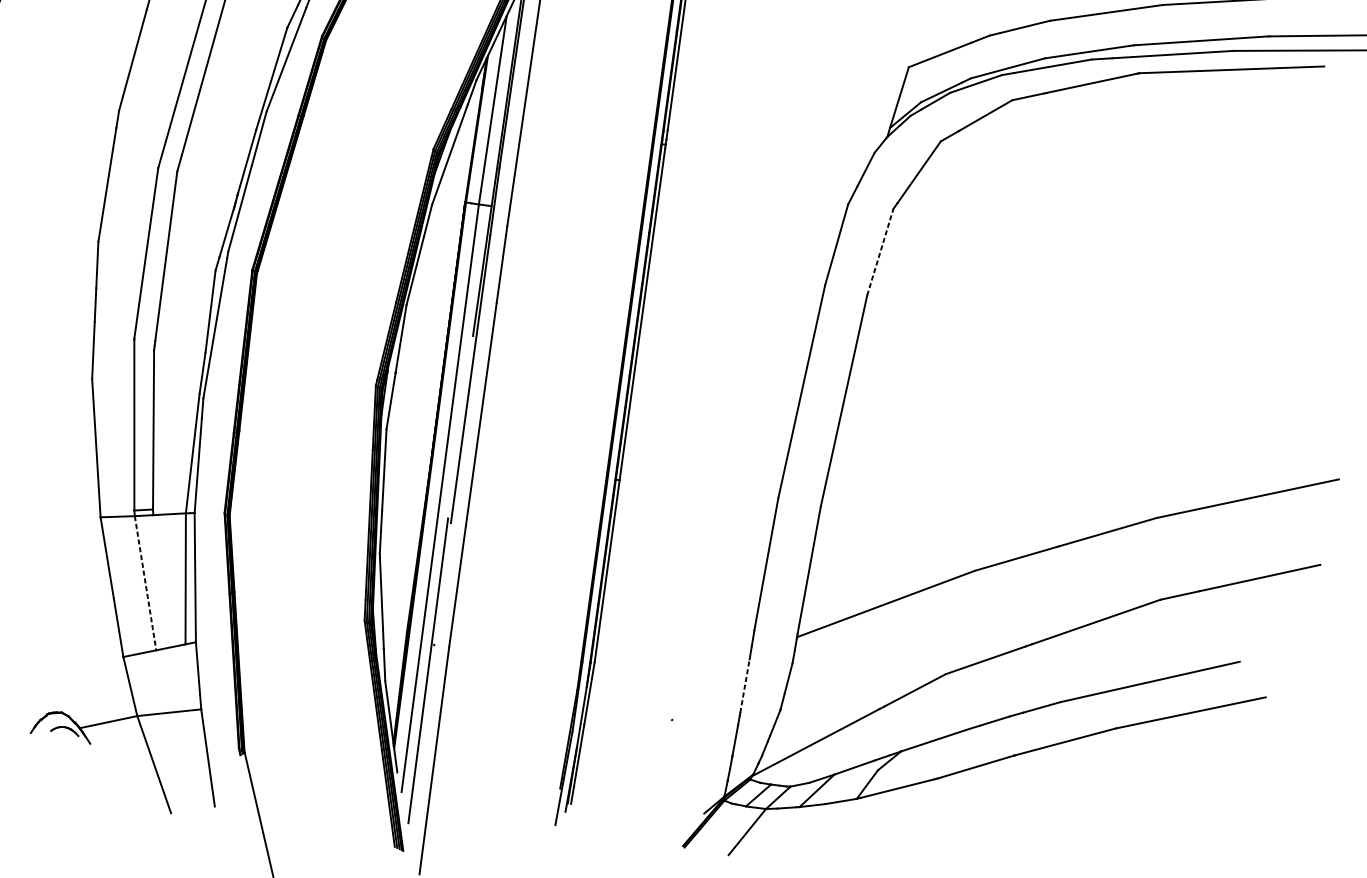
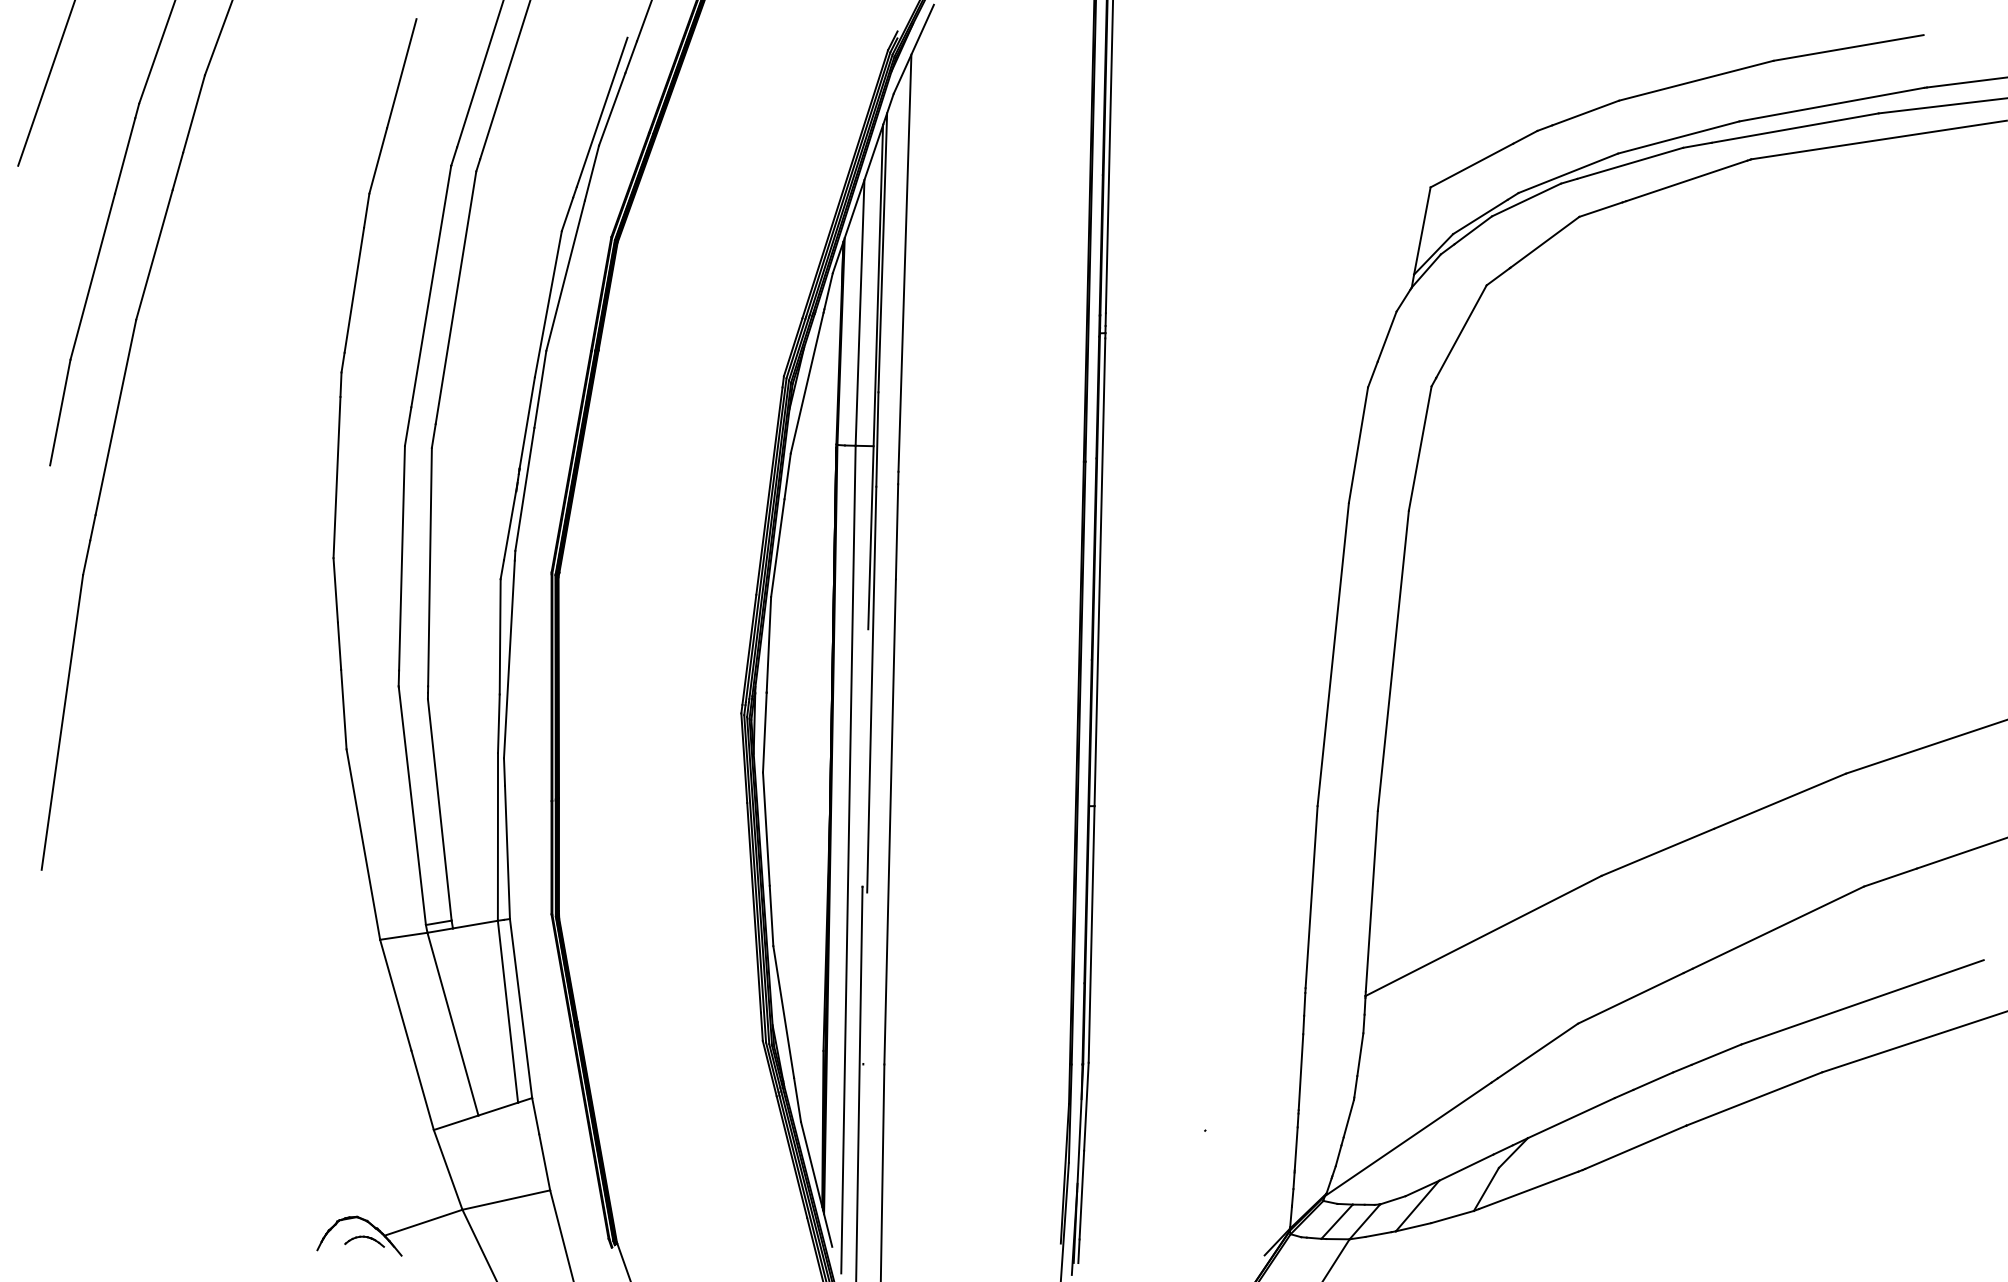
line: (880, 252) -> (1420, 448), dashed -> solid
line: (145, 583) -> (452, 1024), dashed -> solid
line: (745, 685) -> (1301, 1071), dashed -> solid

